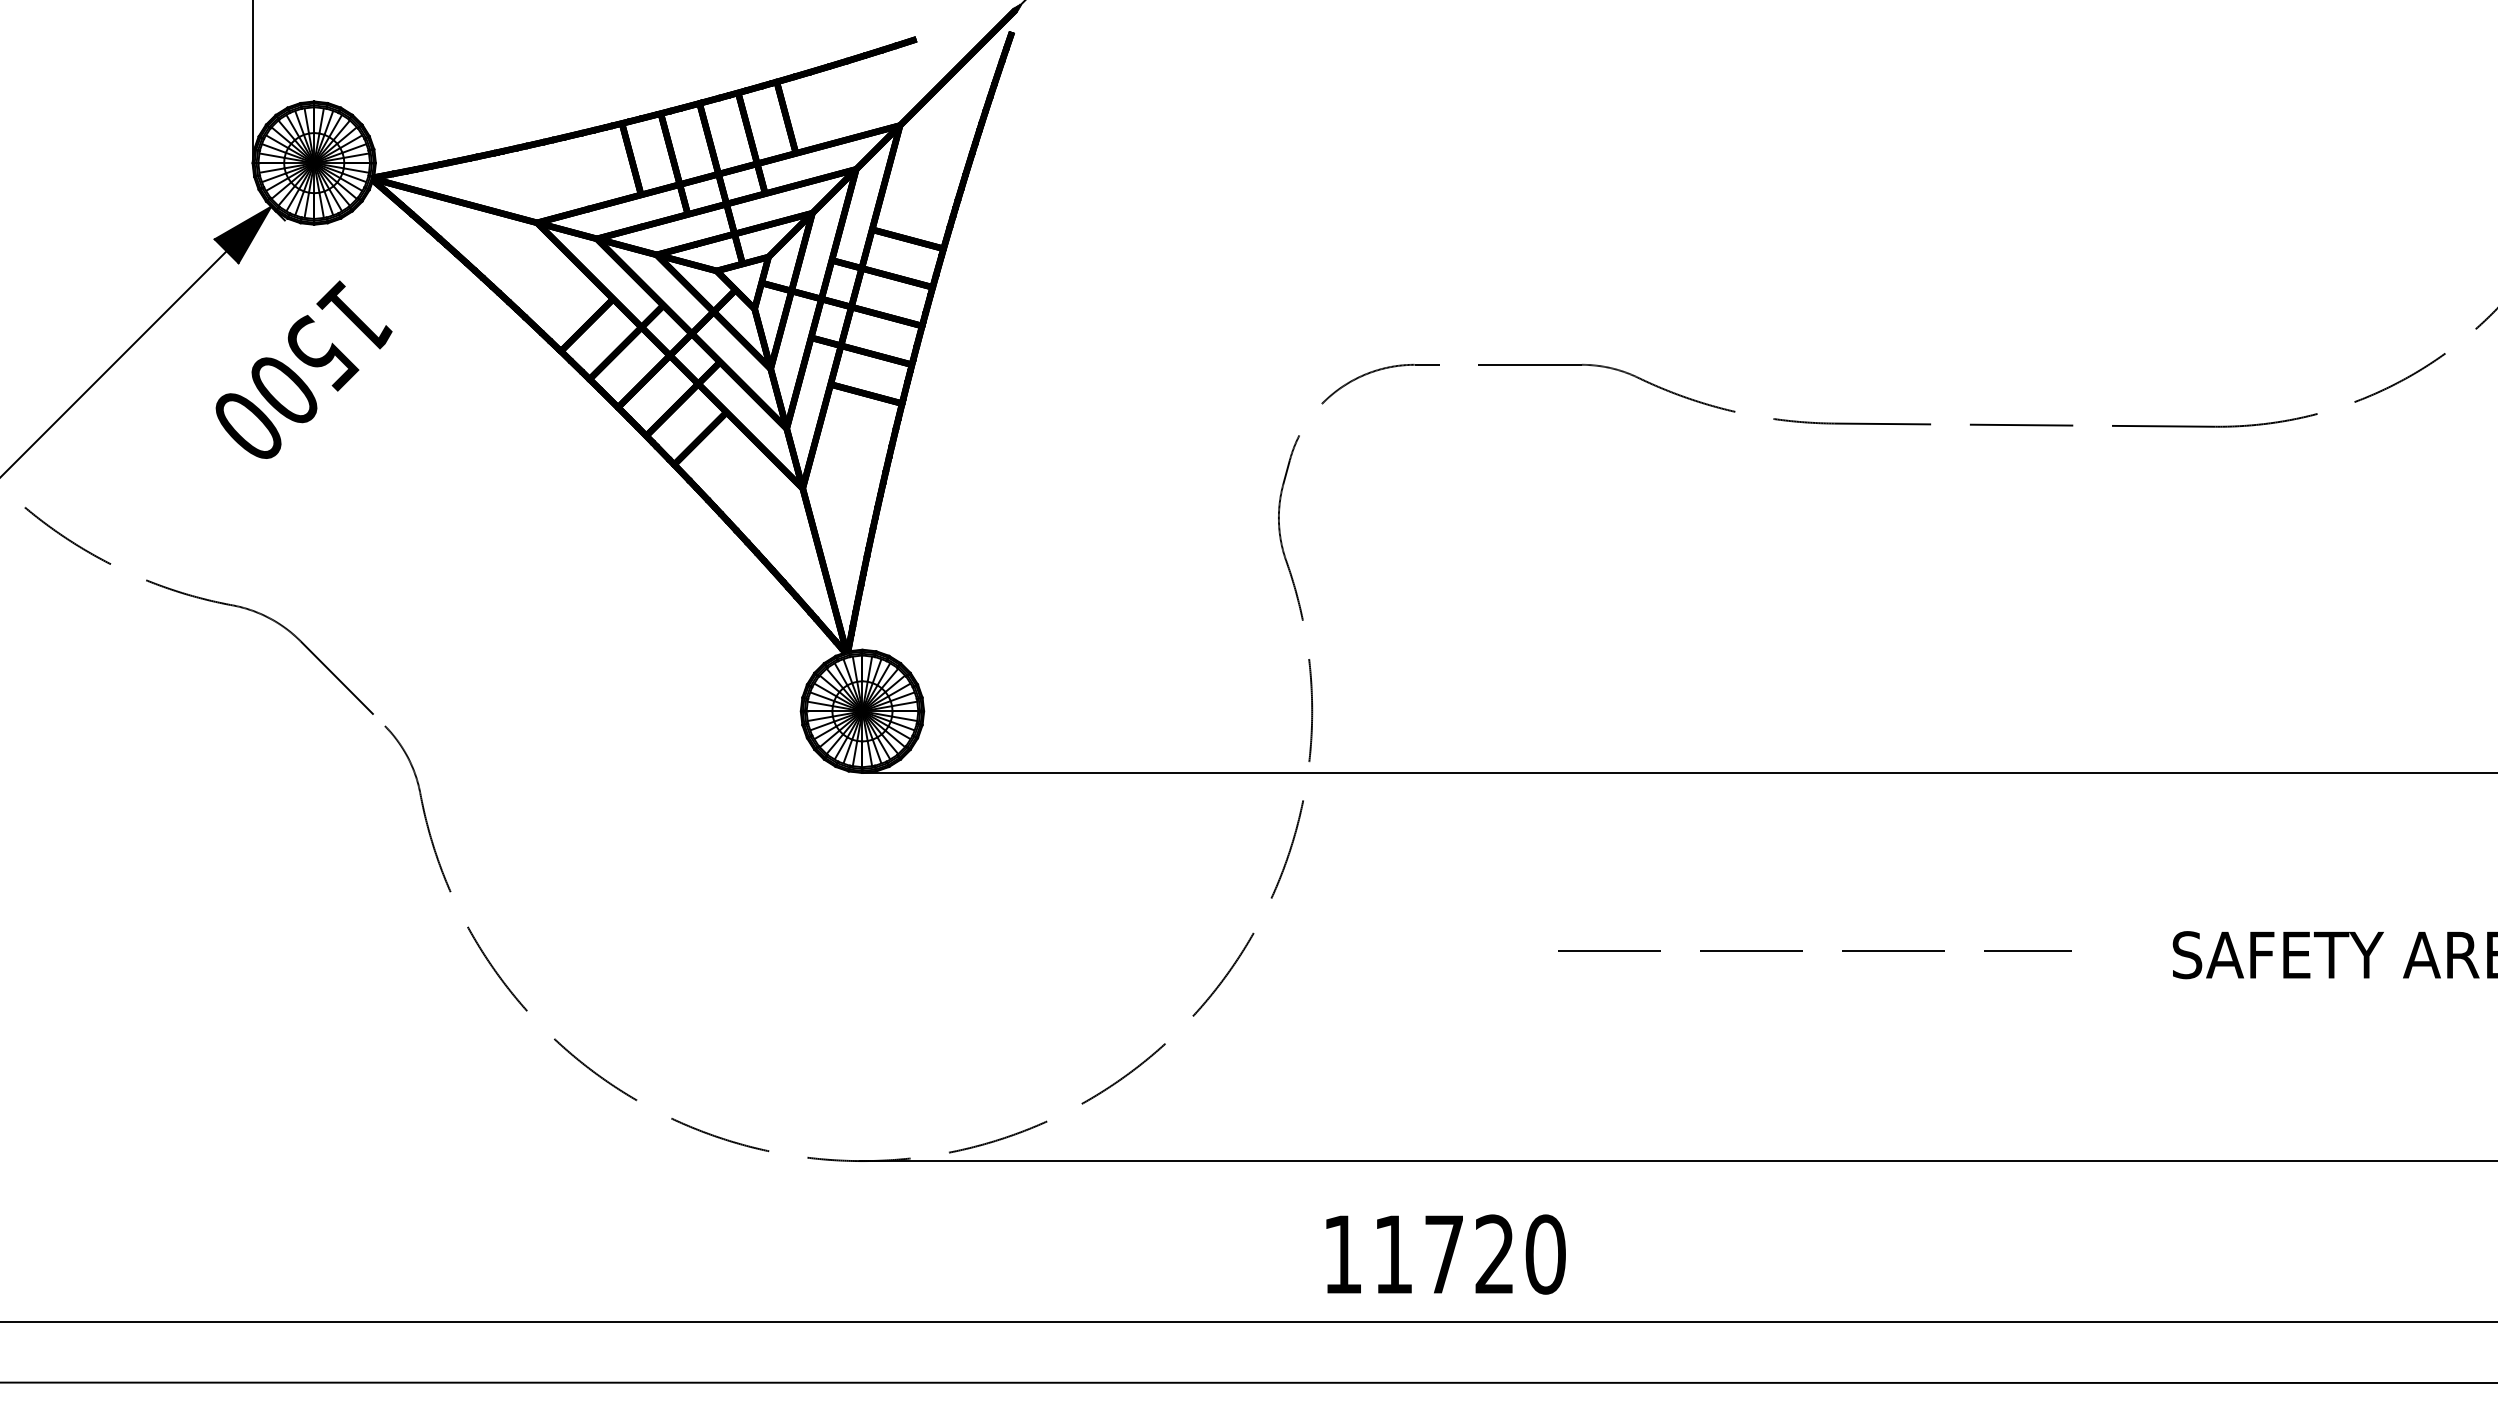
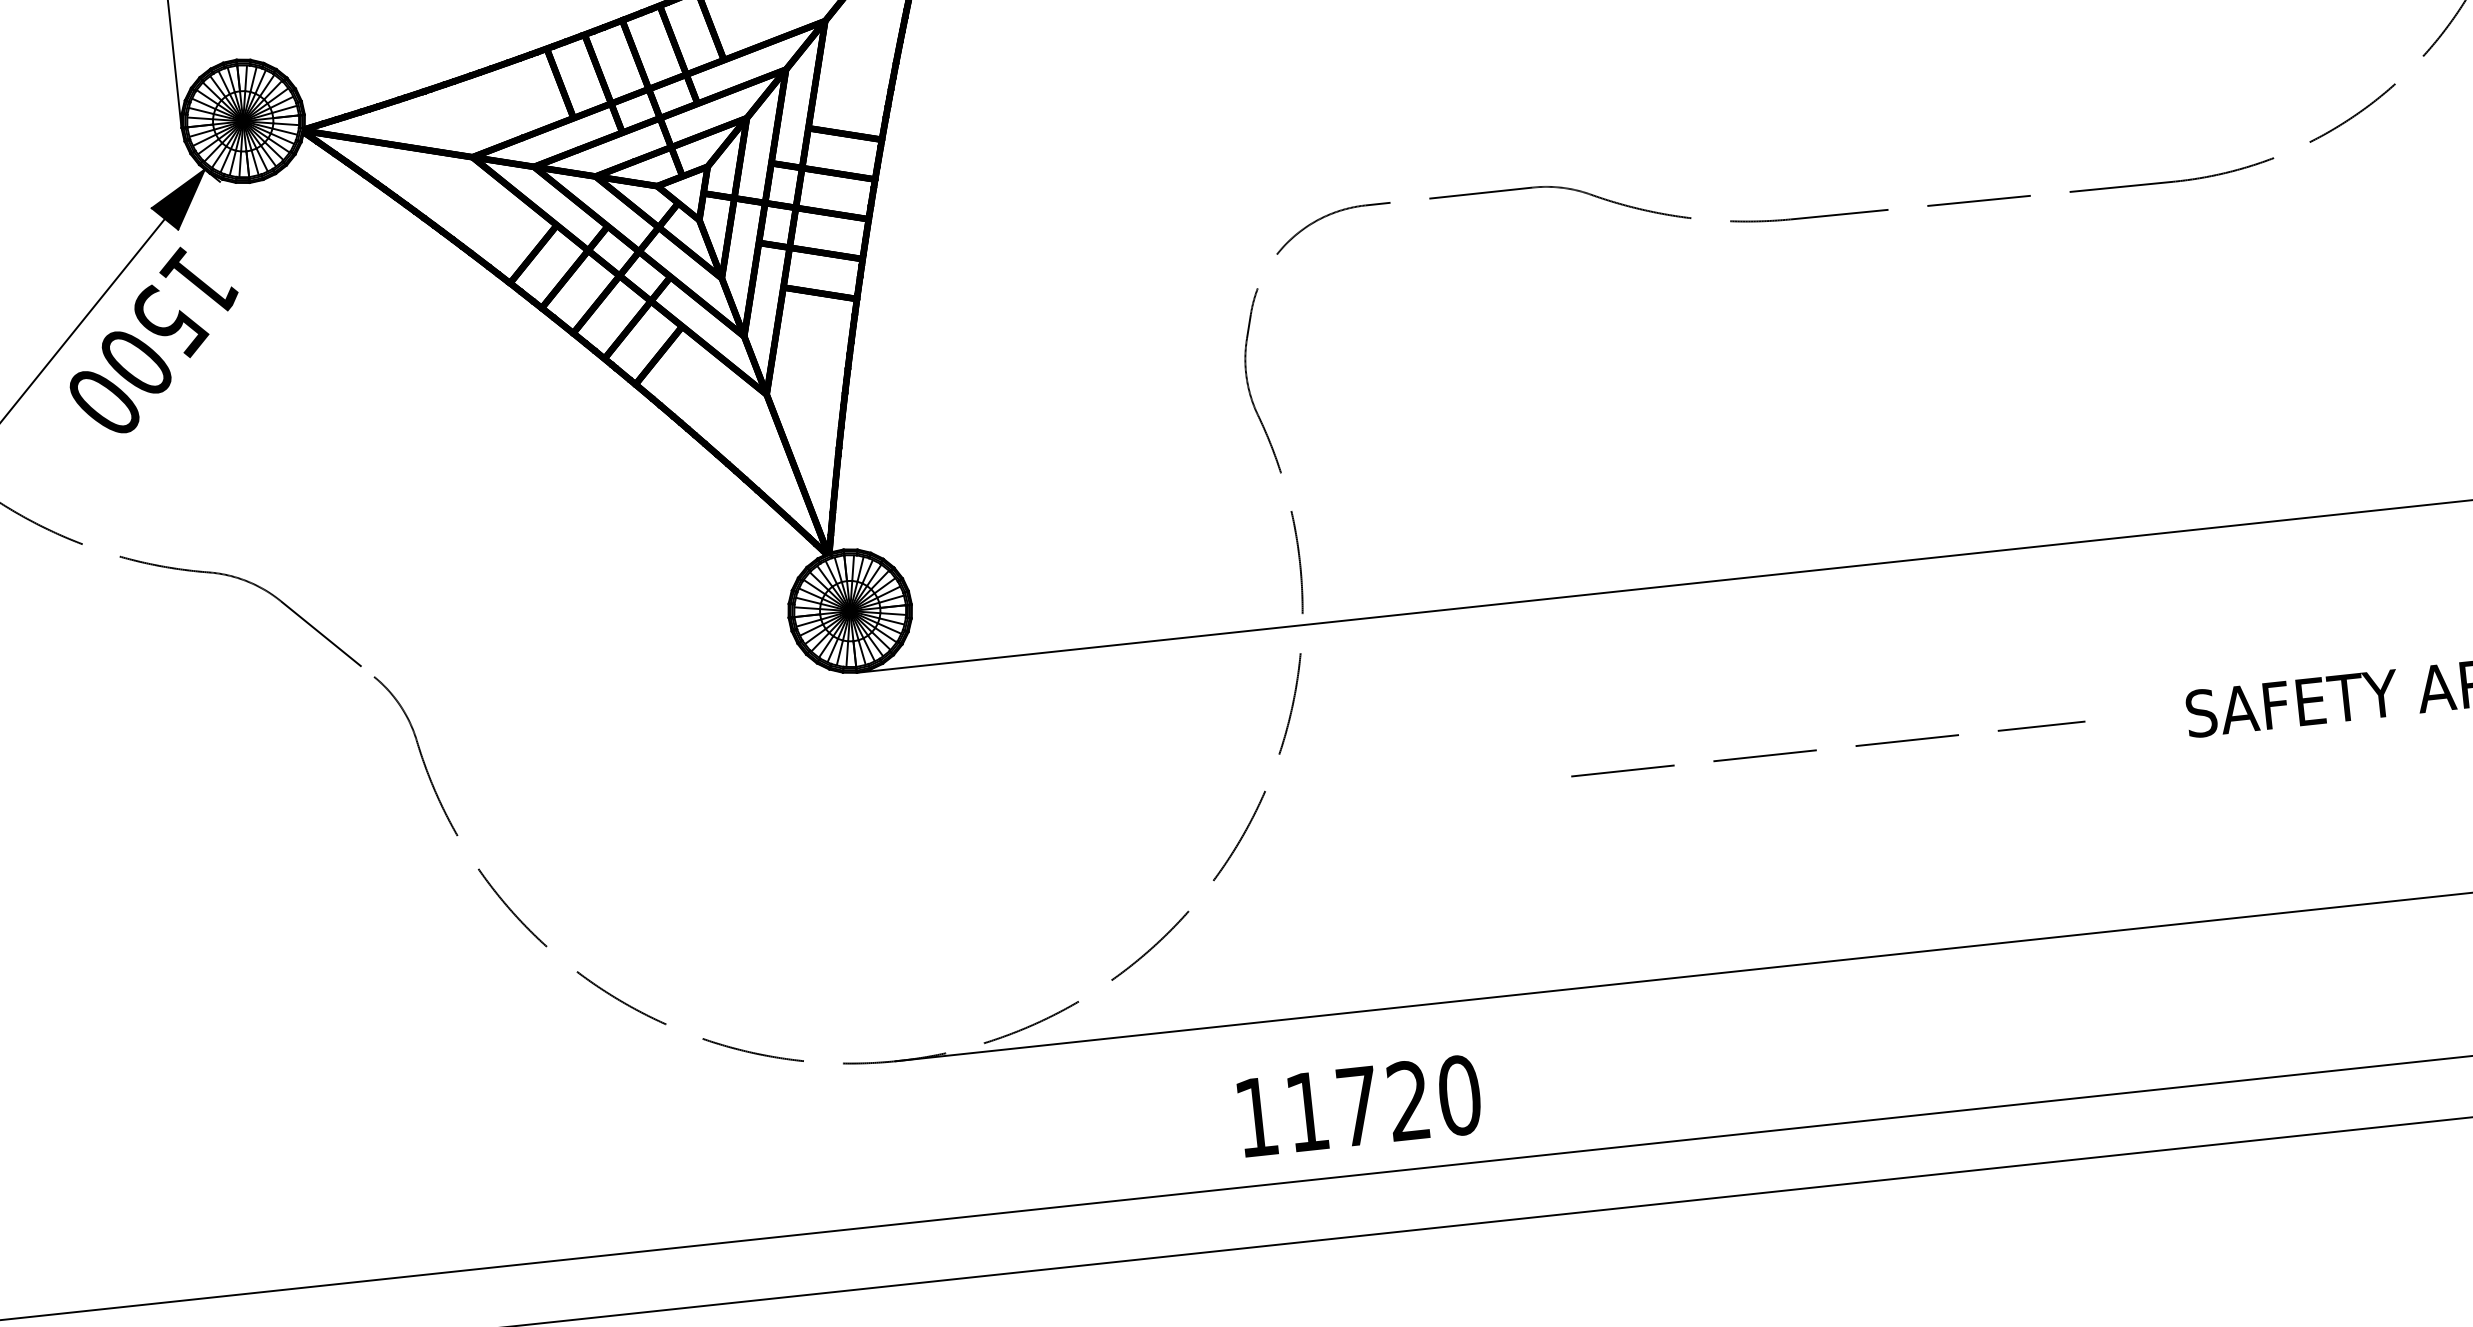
text: (303, 369) -> (153, 339), moved
text: (1445, 1254) -> (1359, 1106), moved

